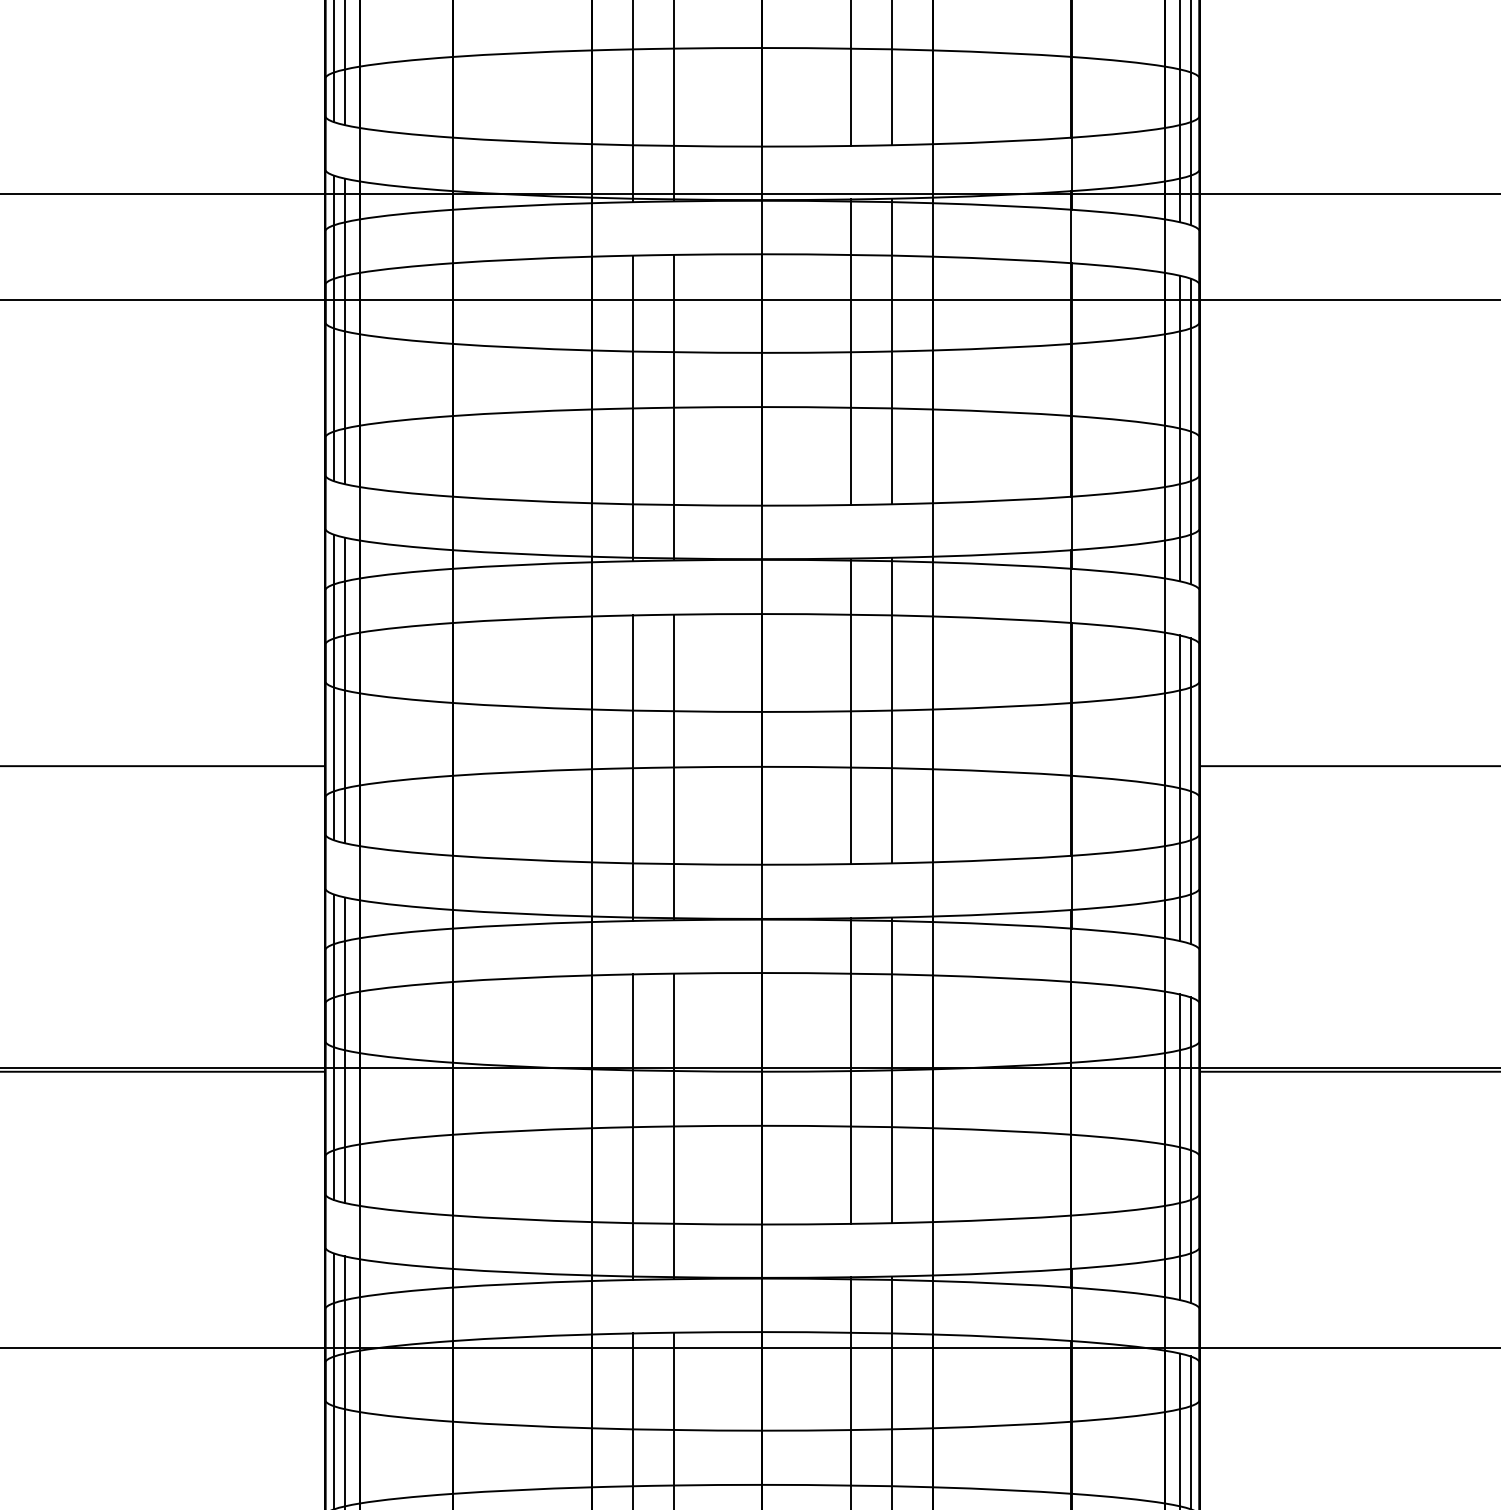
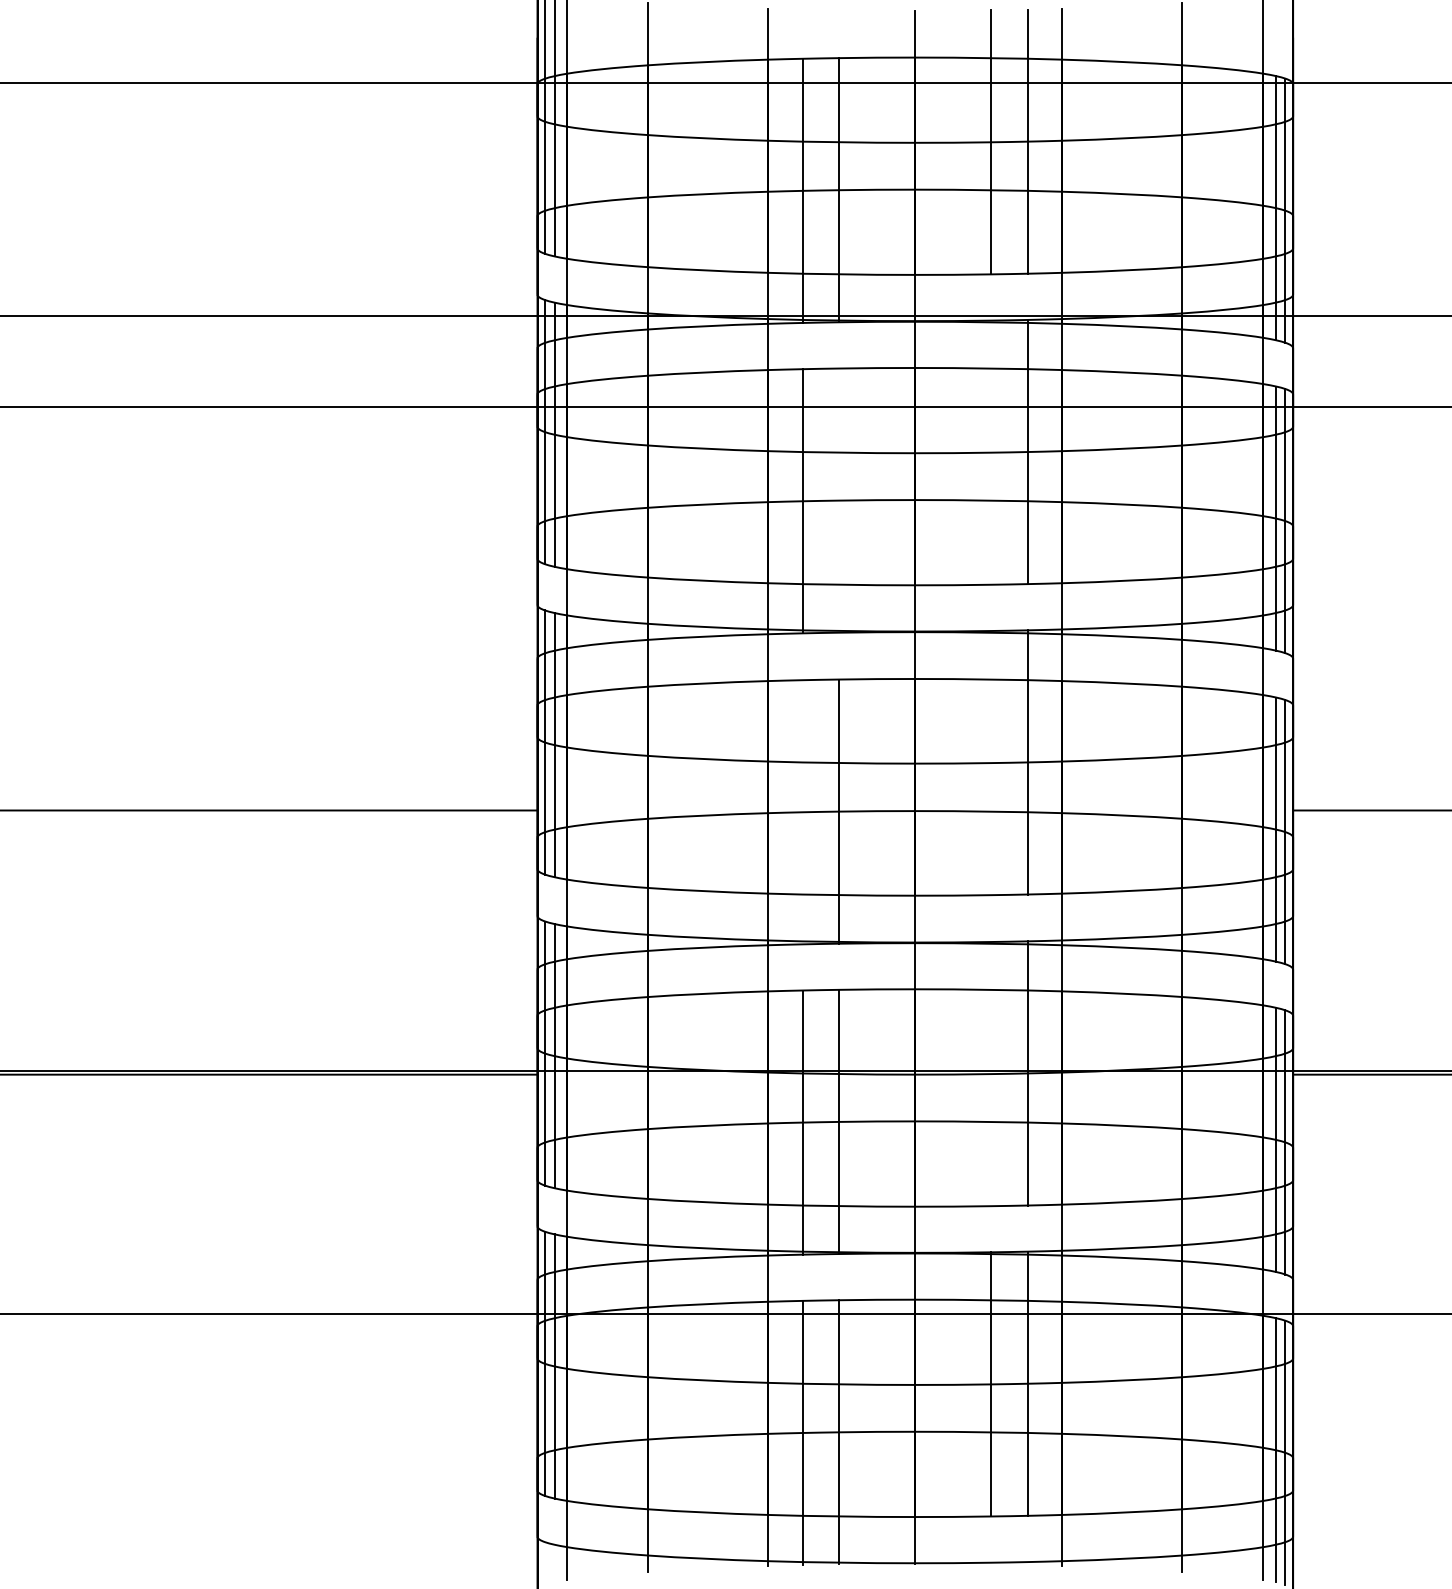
line: (850, 352) -> (991, 452), removed
line: (674, 407) -> (839, 500), removed
line: (850, 711) -> (991, 763), removed
line: (631, 768) -> (802, 812), removed
line: (850, 1071) -> (991, 1074), removed

